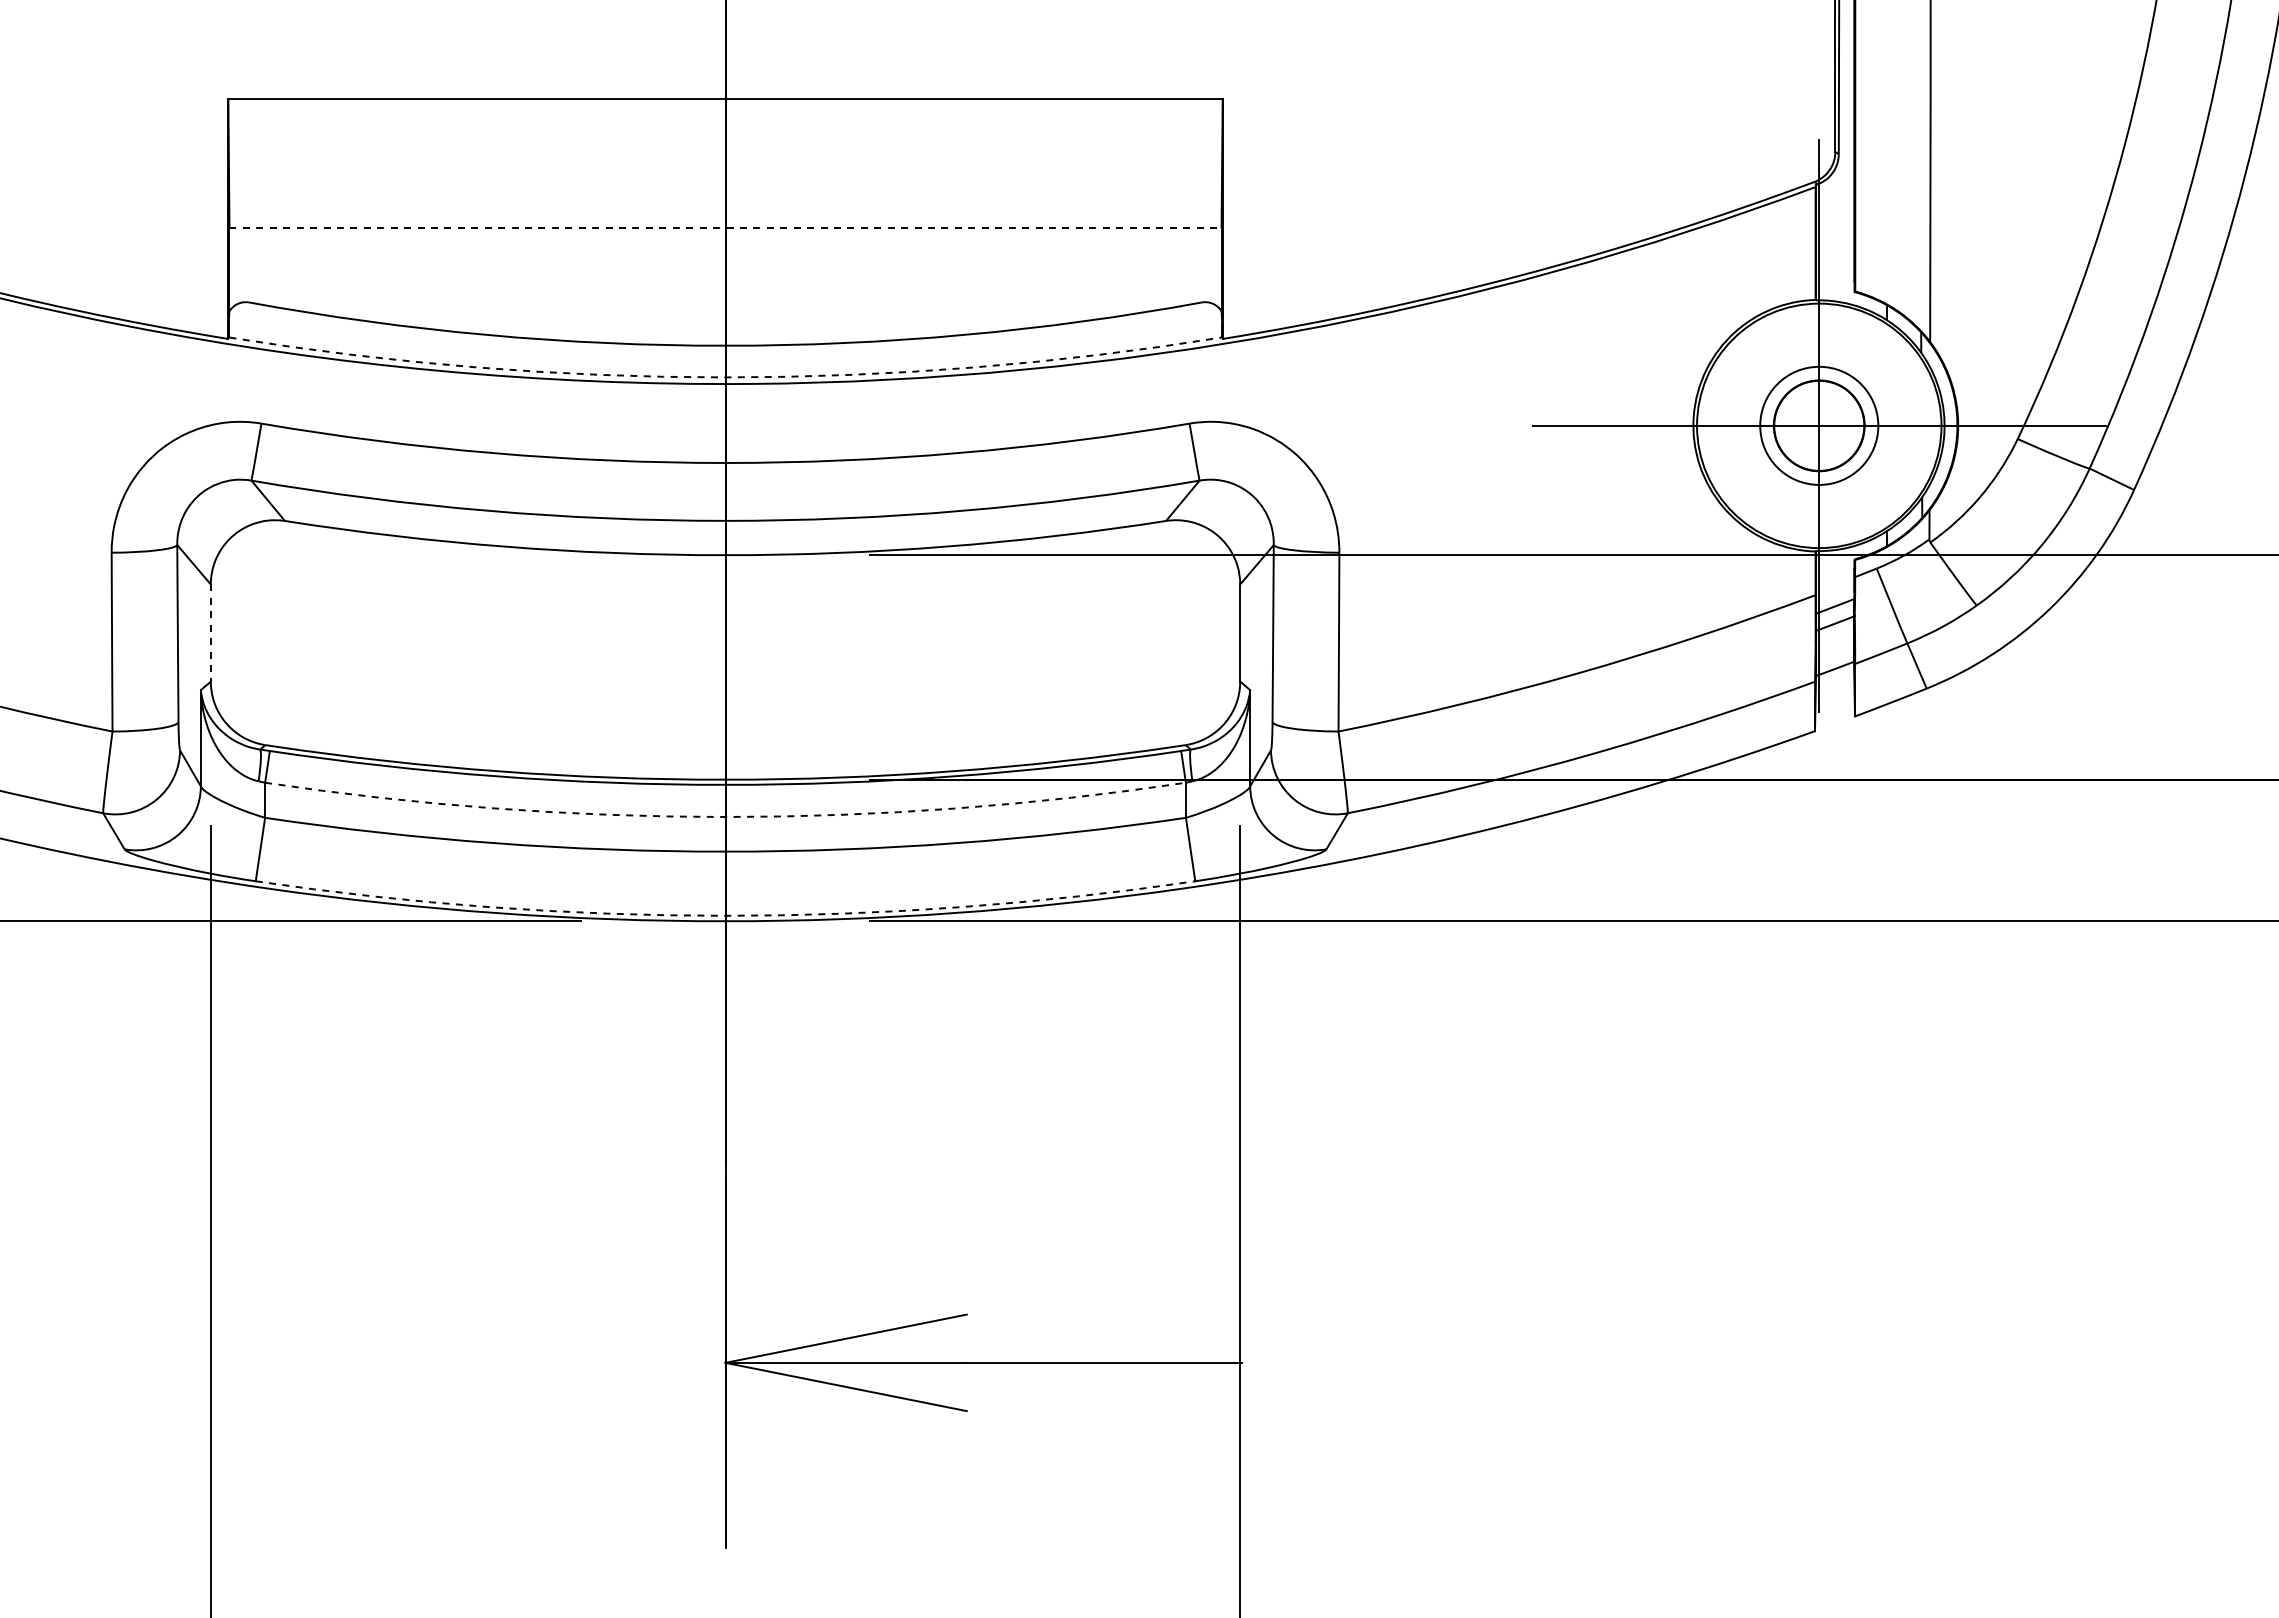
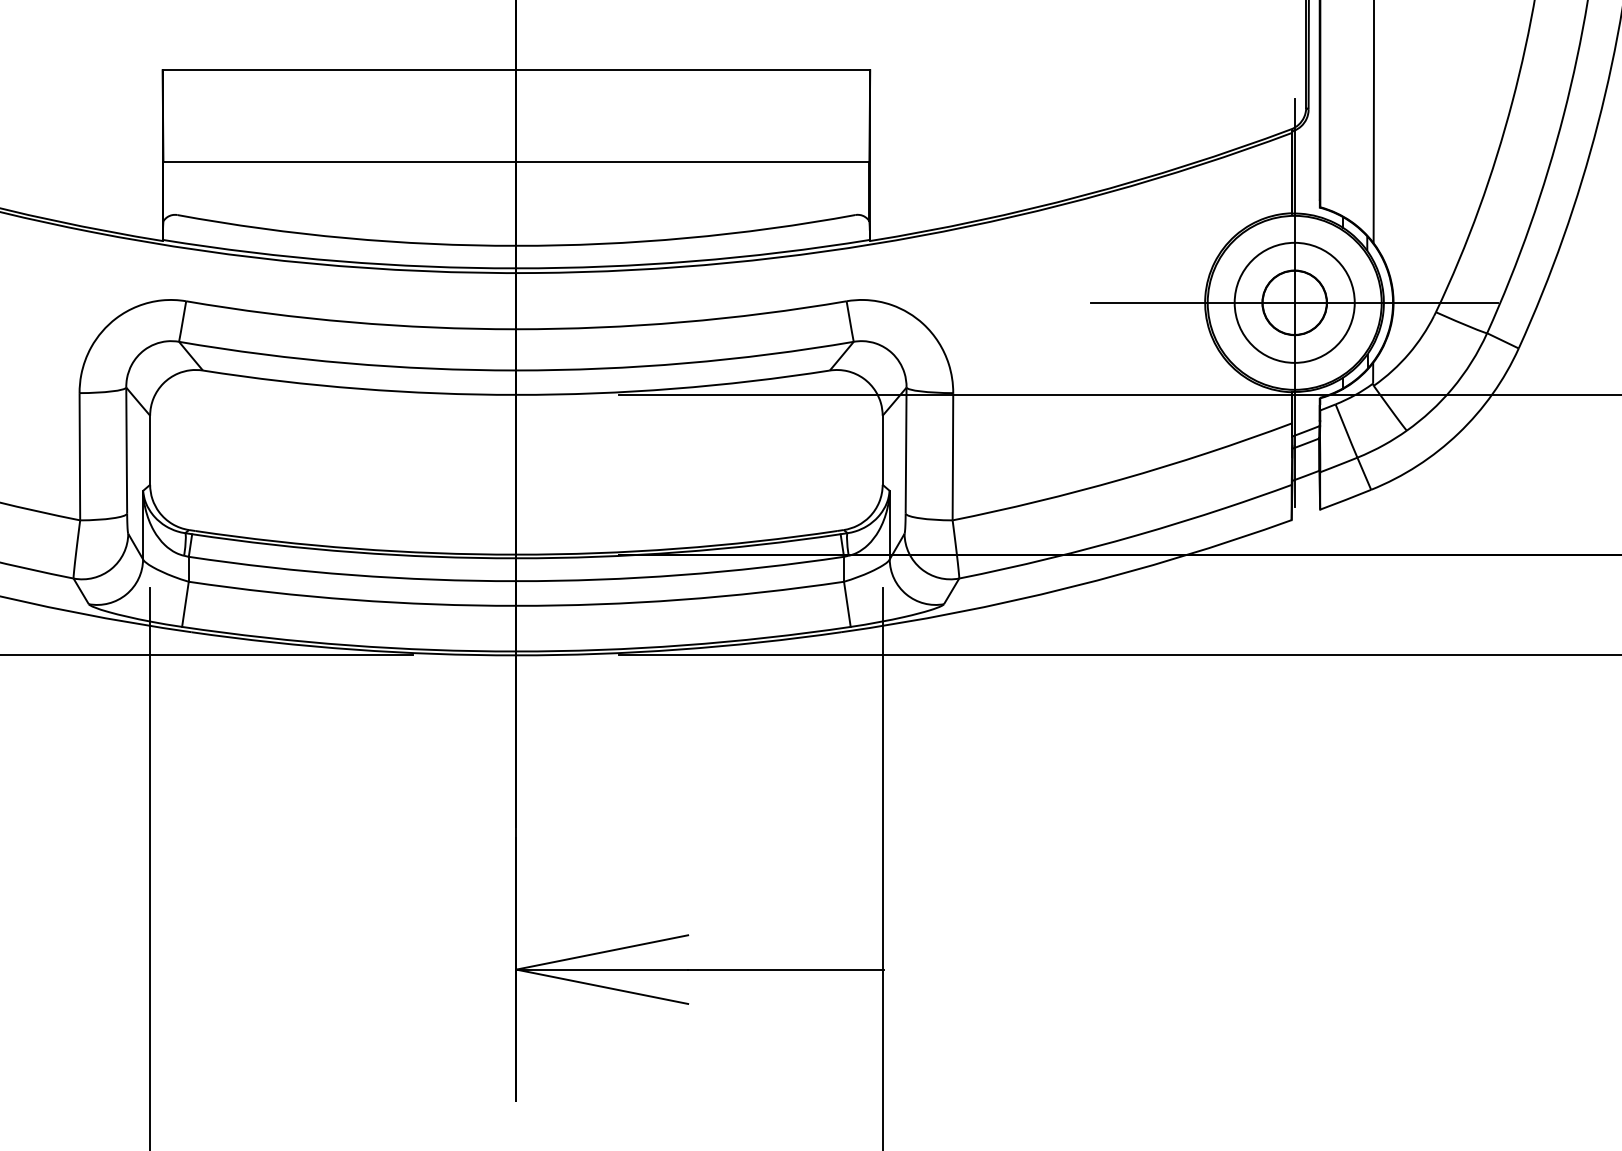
line: (726, 227) -> (517, 161), dashed -> solid
arc: (725, 377) -> (516, 268), dashed -> solid
circle: (1818, 425) -> (1294, 302), size x1.43
line: (210, 633) -> (149, 450), dashed -> solid
arc: (725, 817) -> (516, 581), dashed -> solid
arc: (725, 915) -> (516, 651), dashed -> solid

